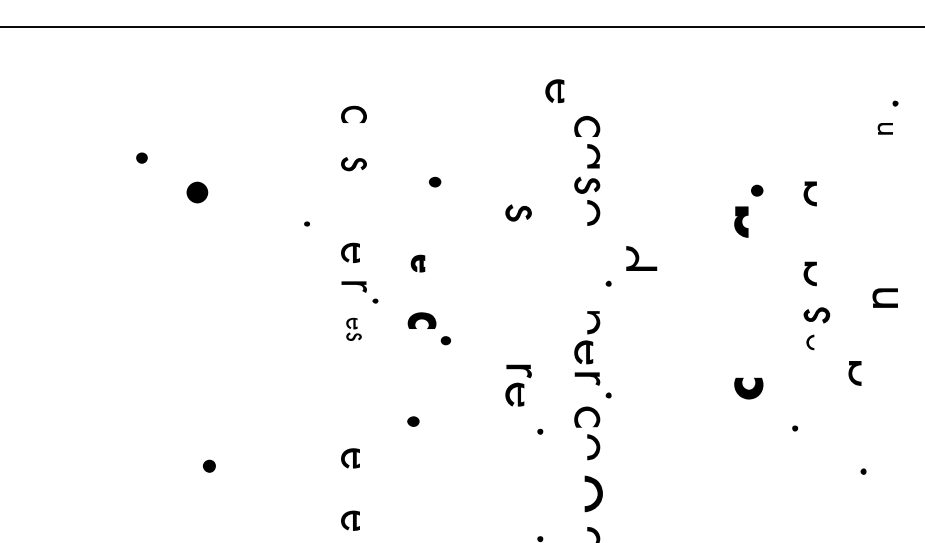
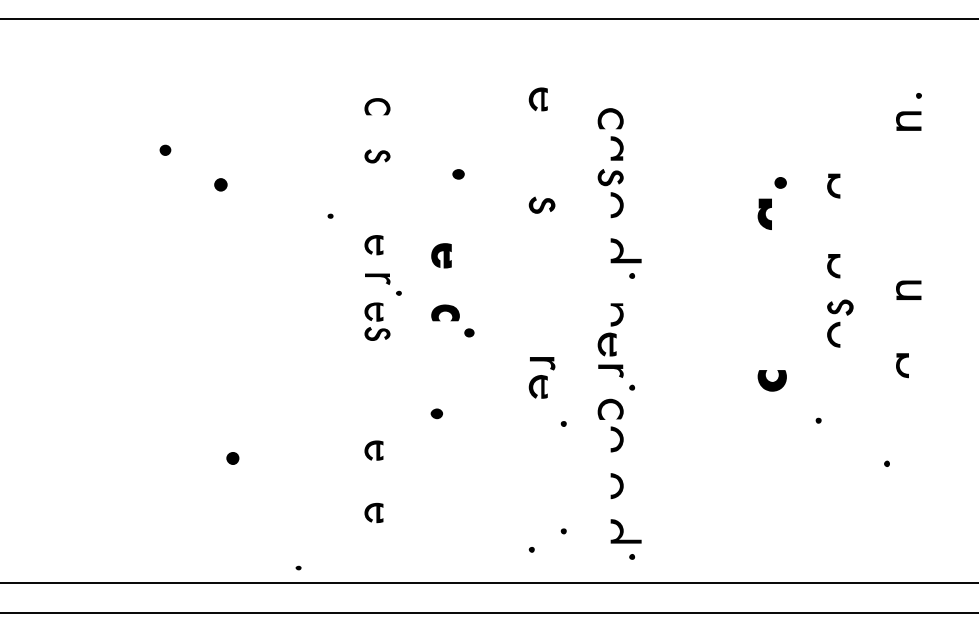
part: (554, 91) -> (537, 99), moved
part: (885, 128) -> (908, 120), size x1.67
part: (197, 192) -> (220, 184), size x0.62
part: (641, 258) -> (625, 250), moved
part: (418, 263) -> (441, 255), size x1.43
part: (354, 329) -> (377, 321), size x1.67
part: (810, 342) -> (833, 334), size x1.67
part: (855, 373) -> (902, 365), moved
part: (593, 493) -> (616, 485), size x0.71

